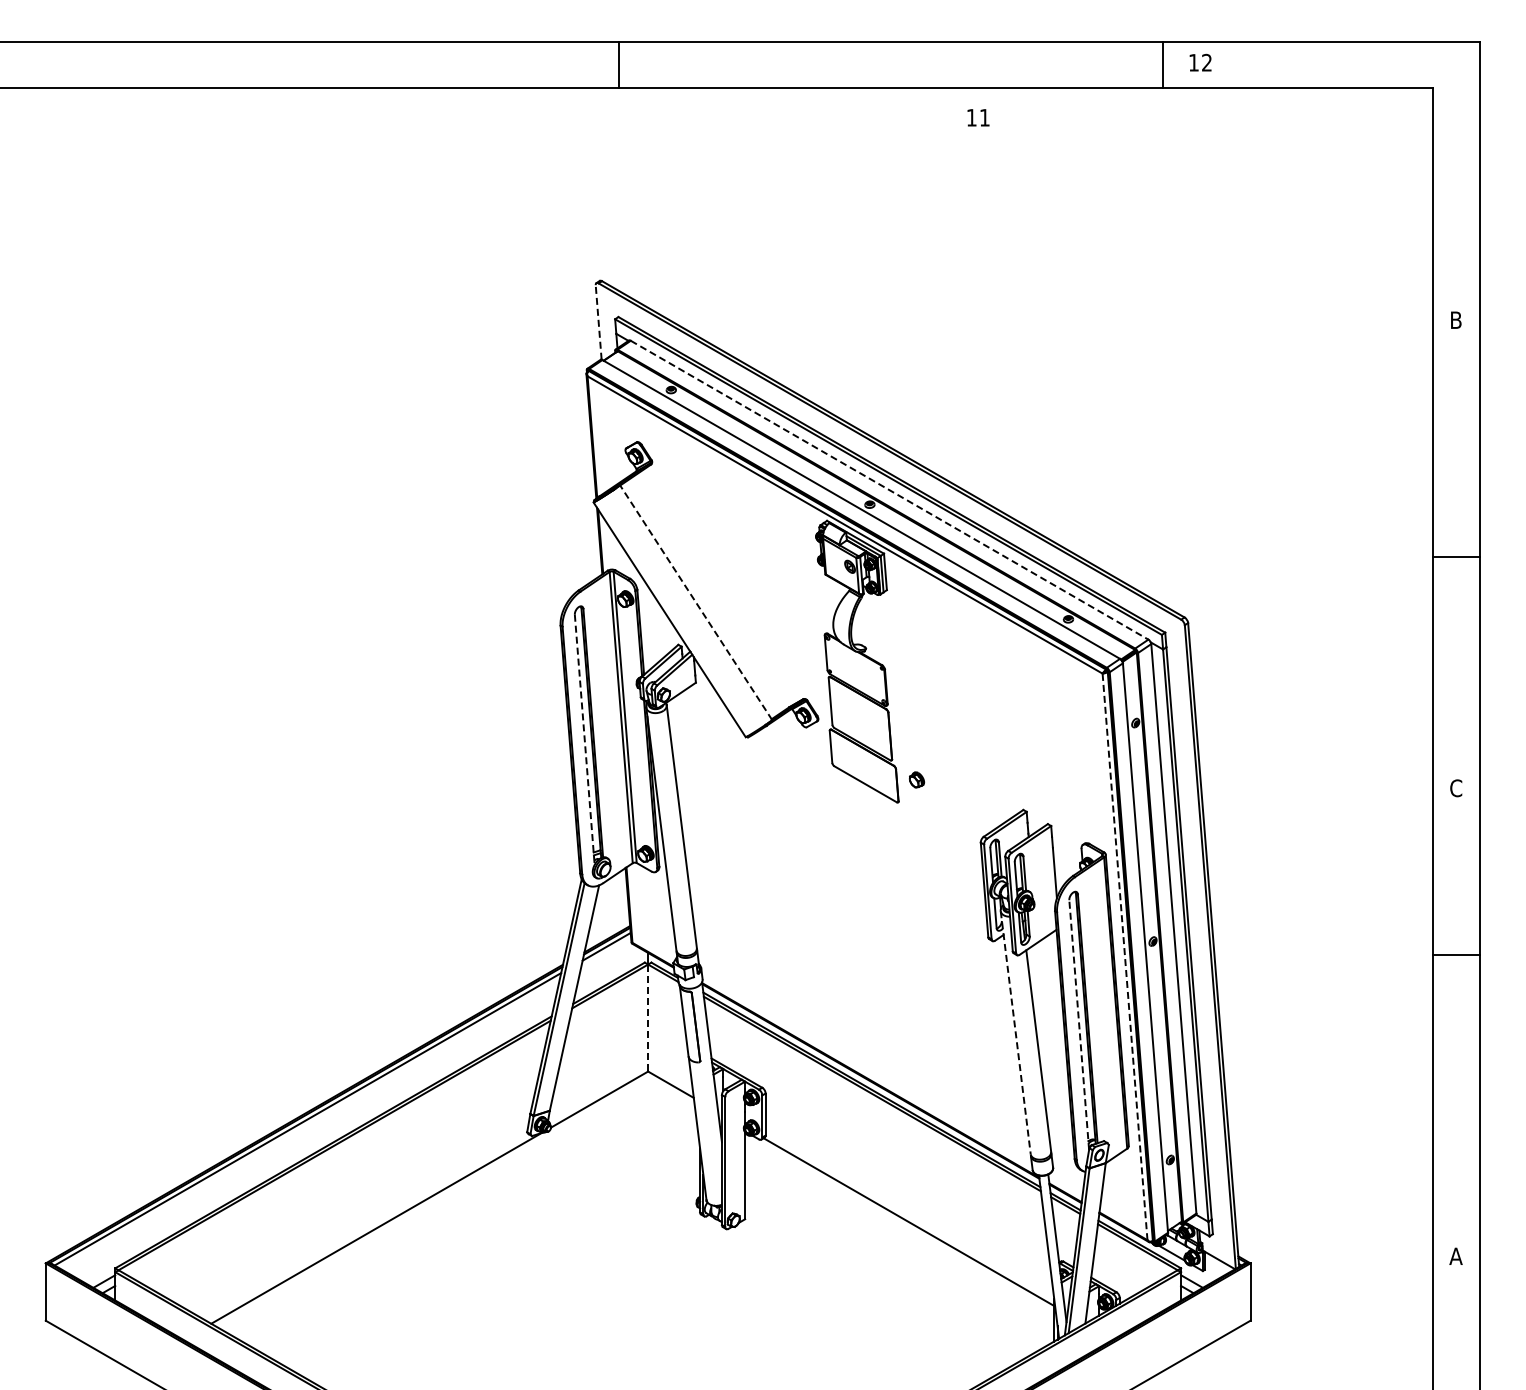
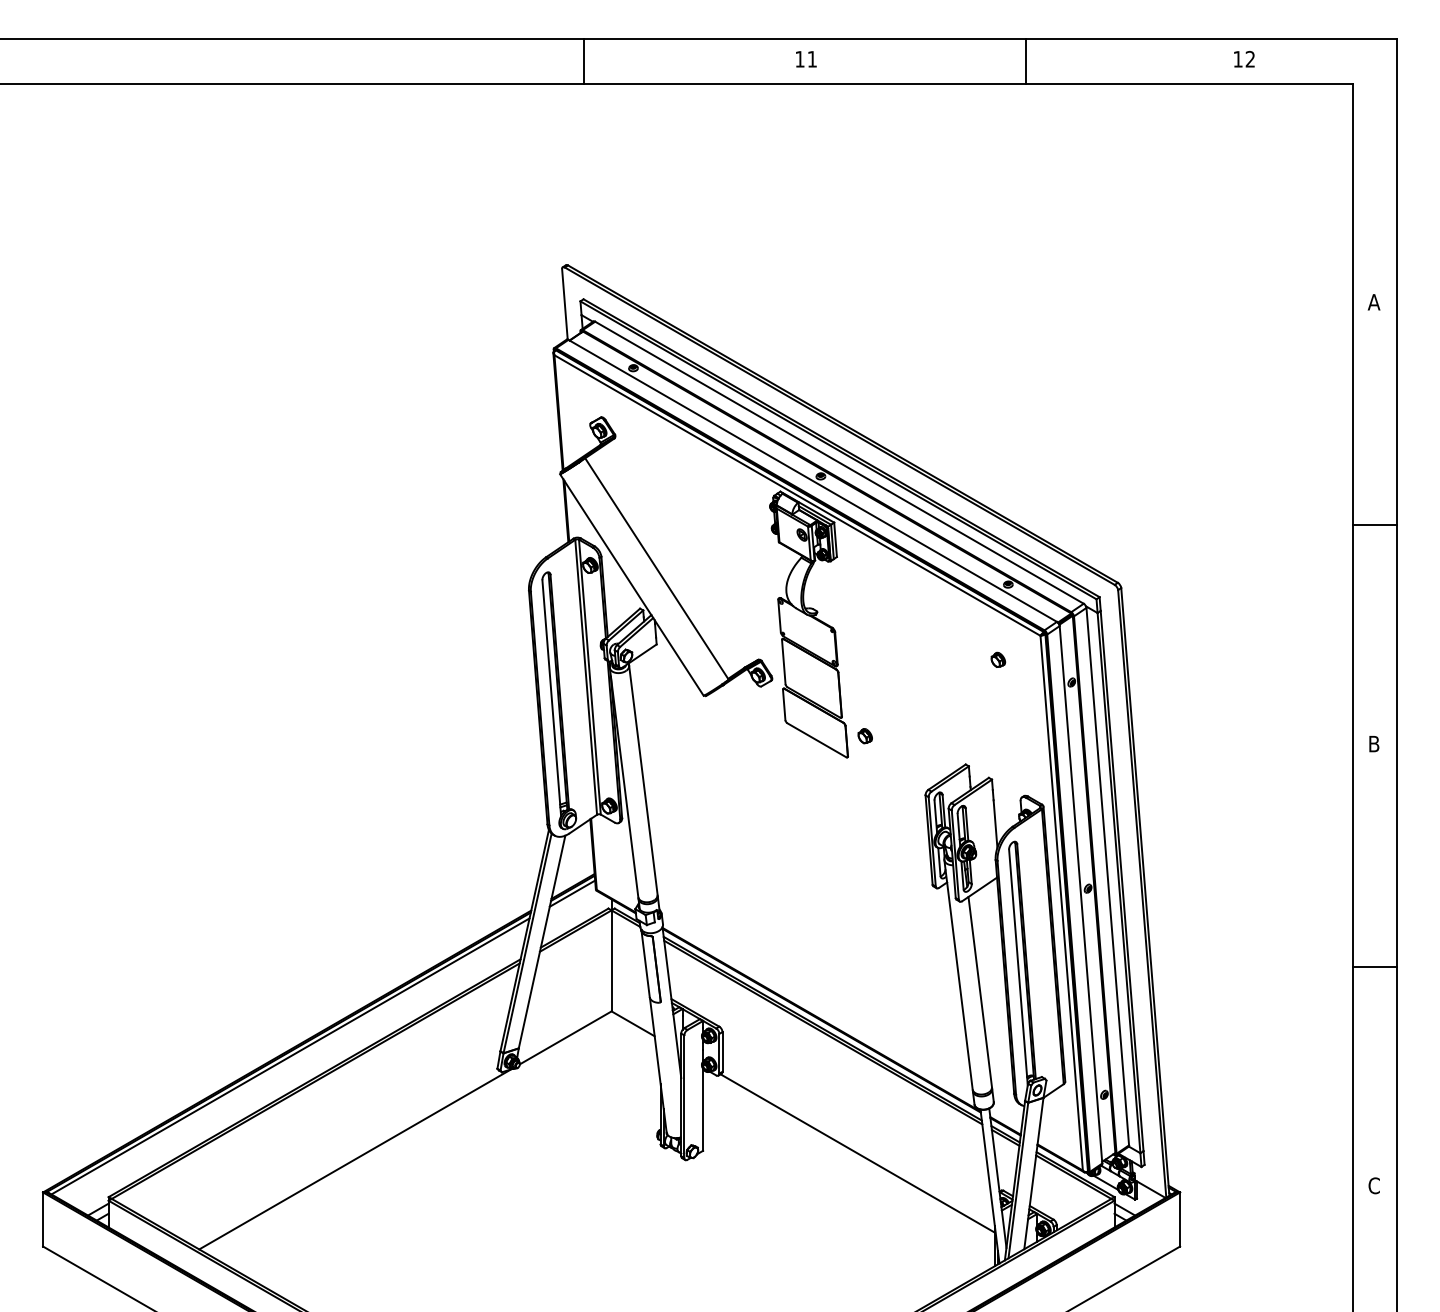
text: (1200, 62) -> (1244, 59), moved
line: (1163, 64) -> (1026, 60), moved
text: (978, 117) -> (806, 59), moved
text: (1455, 319) -> (1373, 301), B -> A
line: (598, 321) -> (564, 303), dashed -> solid
line: (889, 490) -> (839, 462), dashed -> solid
line: (696, 602) -> (657, 568), dashed -> solid
part: (1057, 698) -> (997, 659), added
line: (584, 740) -> (551, 698), dashed -> solid
text: (1456, 788) -> (1374, 744), C -> B
line: (1456, 954) -> (1374, 966), moved
line: (1125, 956) -> (1062, 902), dashed -> solid
line: (648, 1018) -> (611, 961), dashed -> solid
line: (1079, 1024) -> (1018, 966), dashed -> solid
line: (1015, 1033) -> (958, 975), dashed -> solid
text: (1455, 1256) -> (1373, 1185), A -> C

